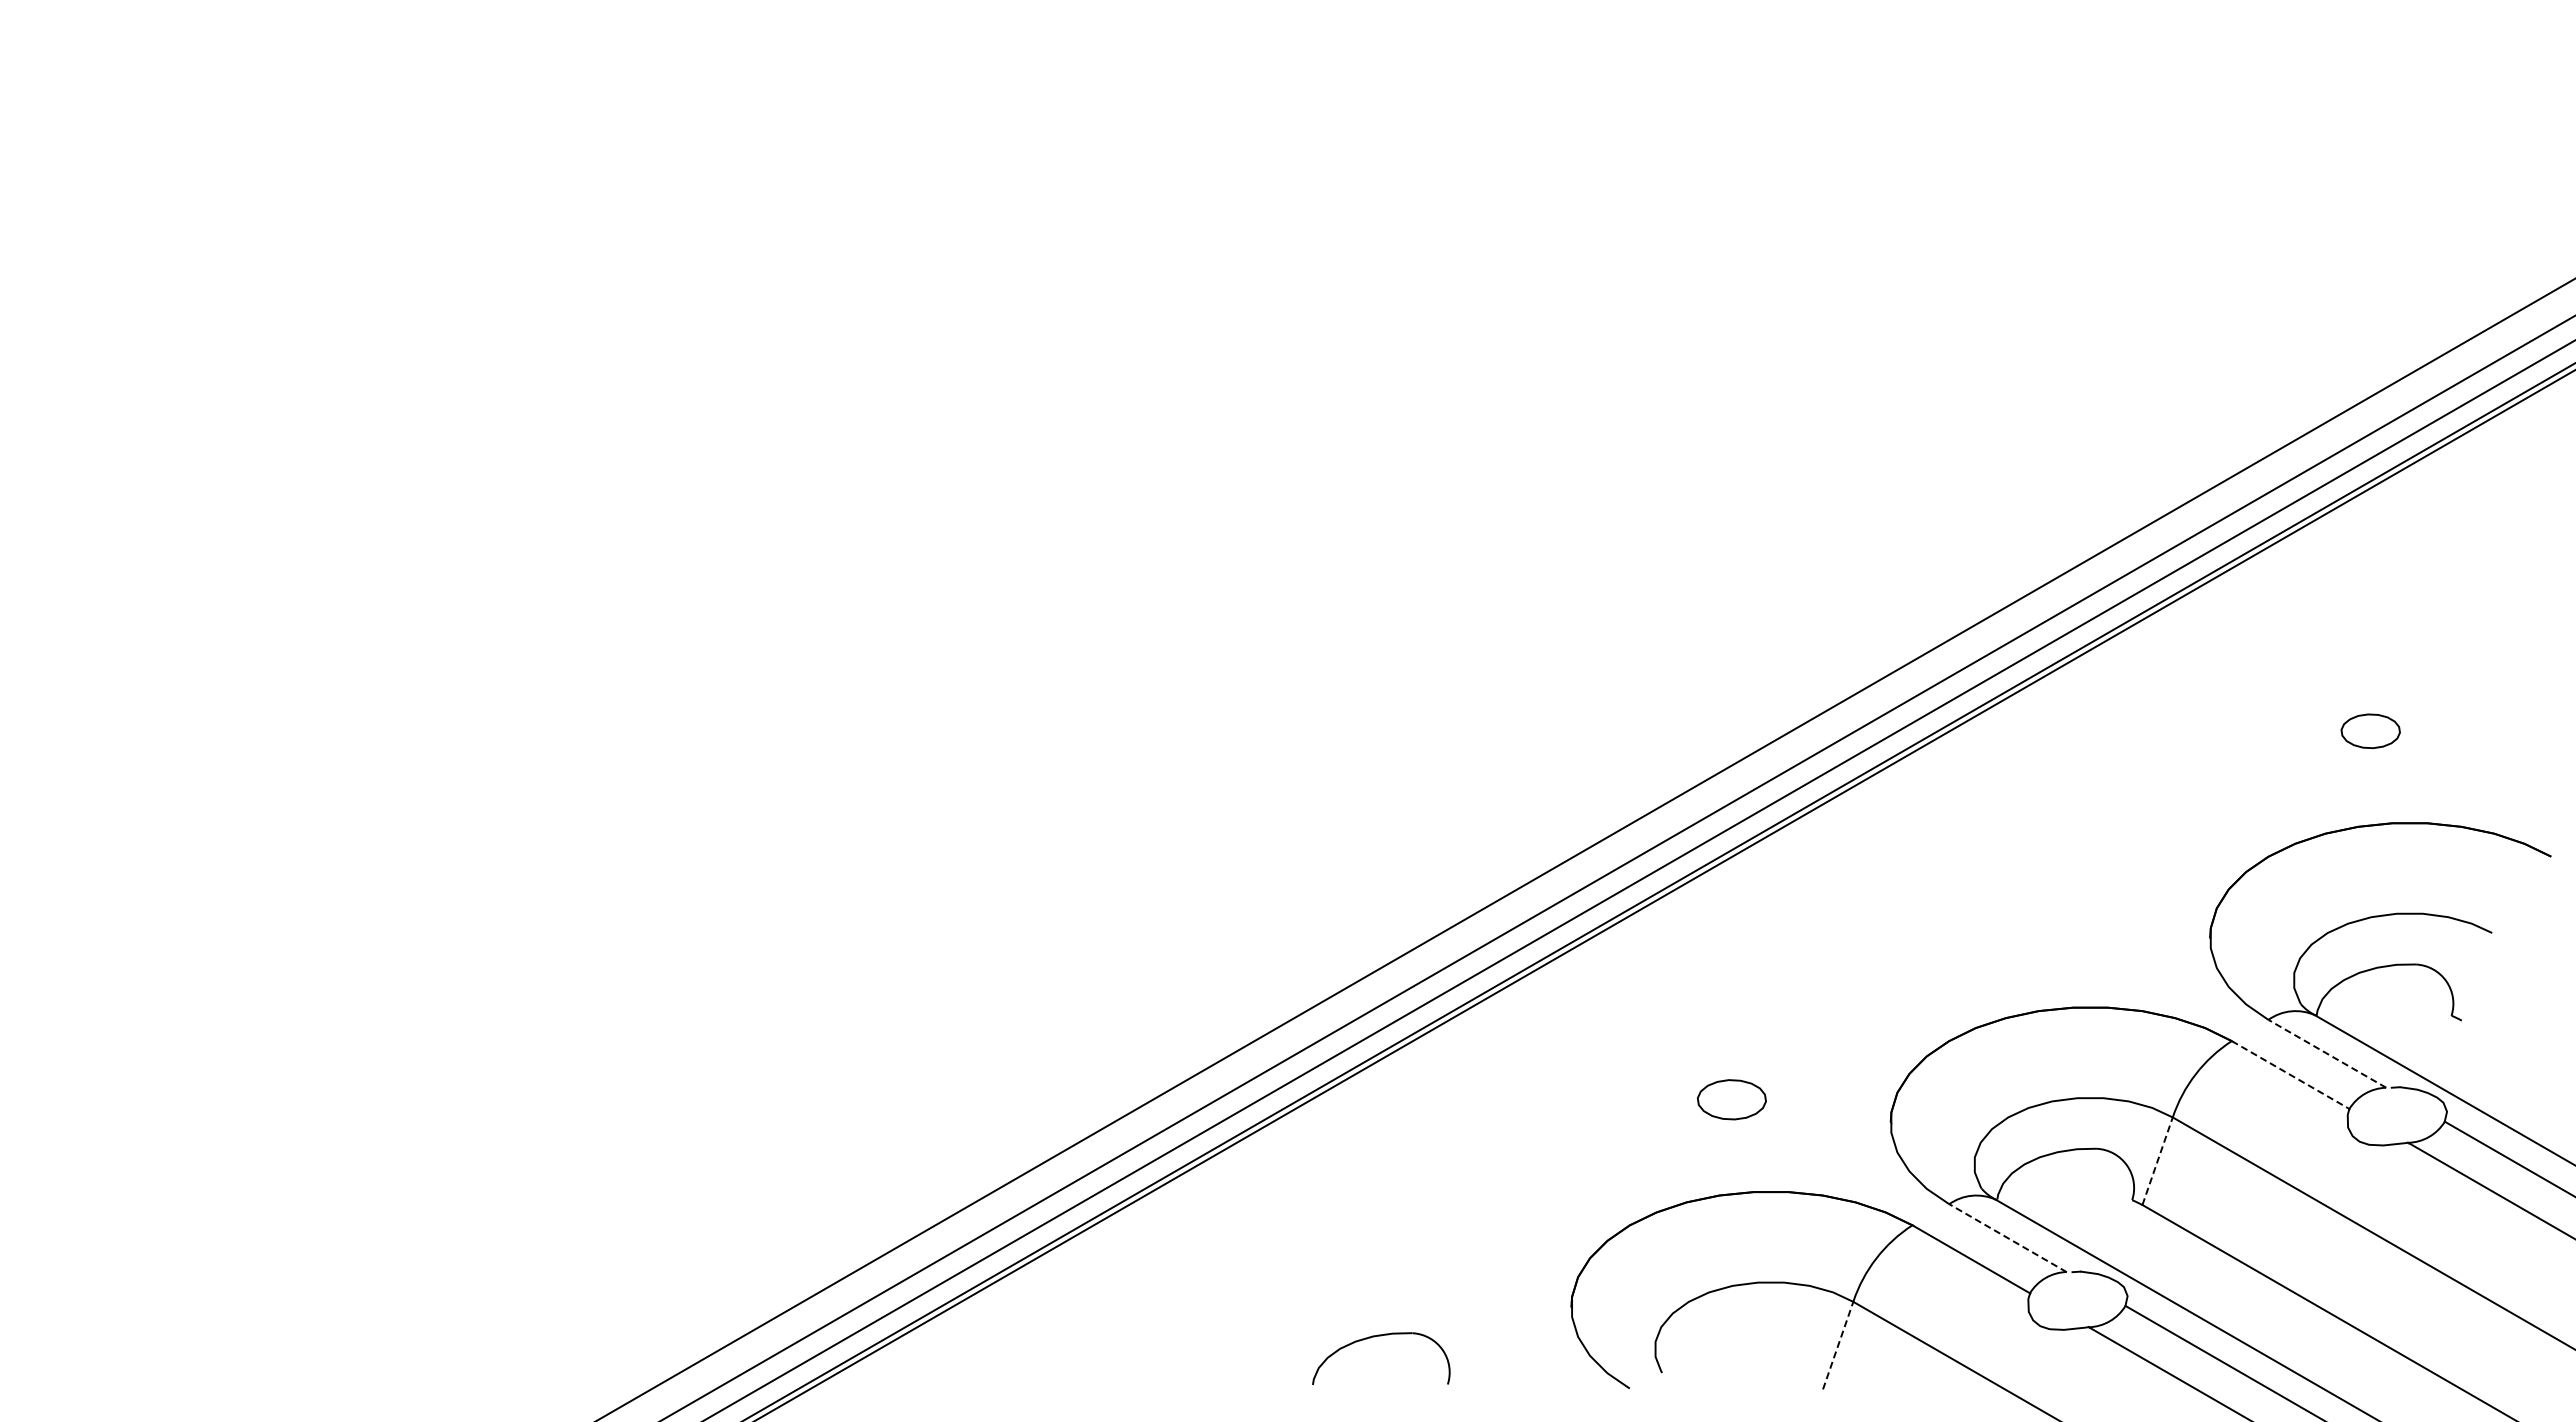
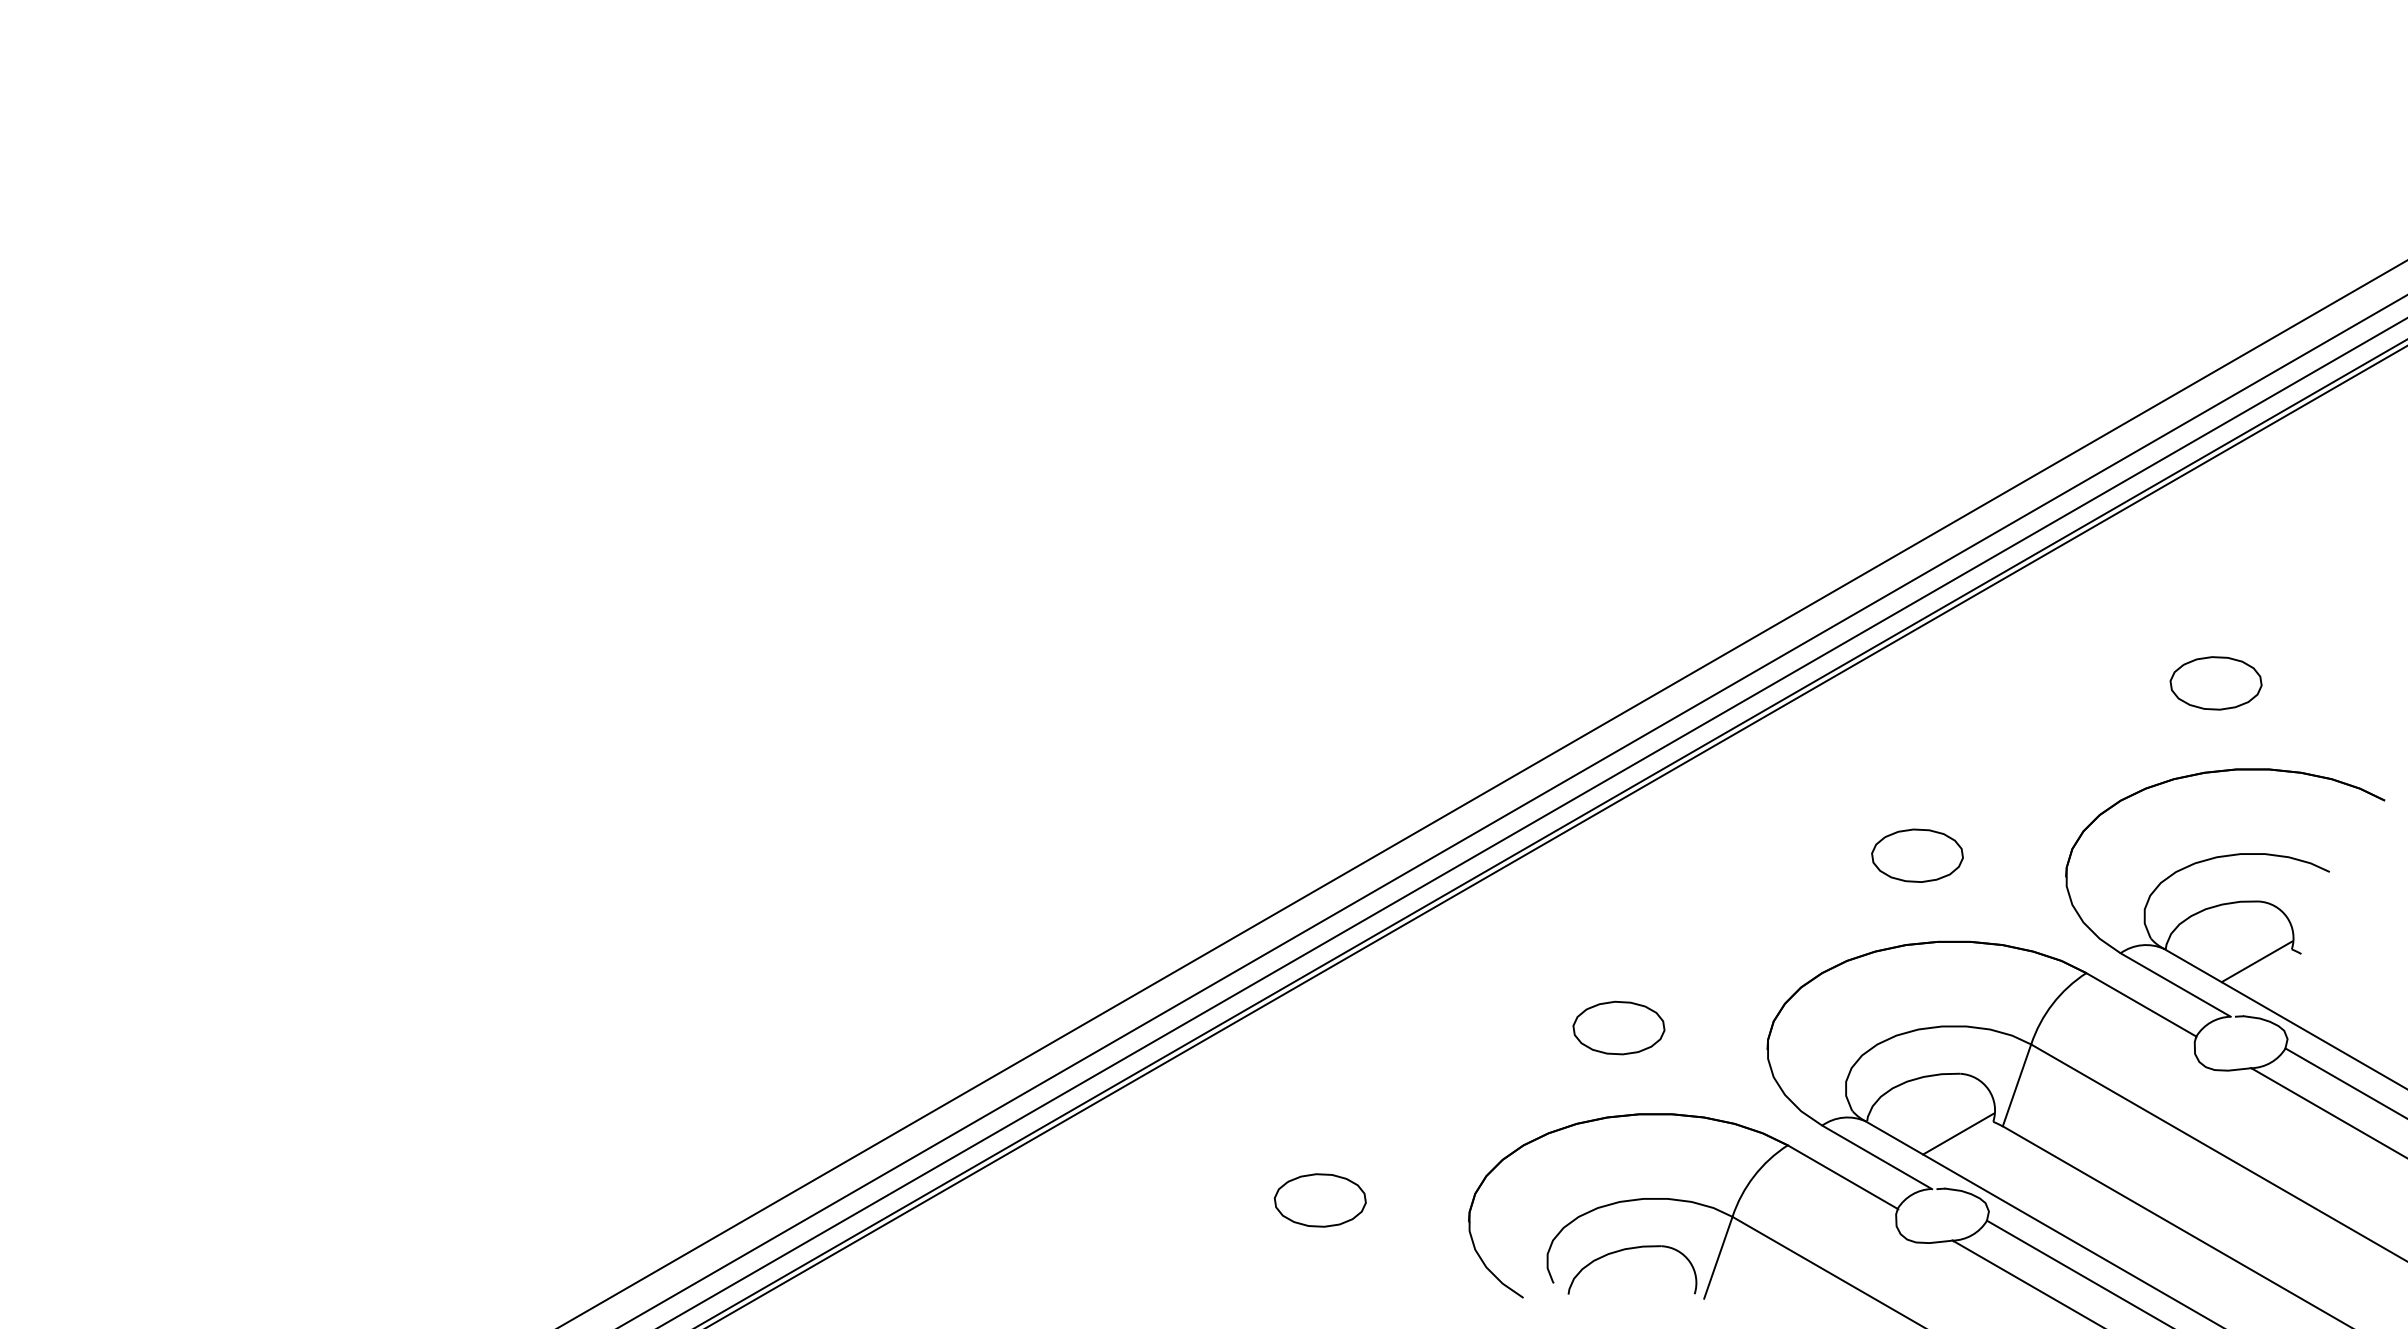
part: (2370, 731) -> (2216, 683), size x1.67
part: (2050, 915) -> (1916, 855), added
line: (2413, 1028) -> (2256, 961), added
line: (2327, 1053) -> (2175, 984), dashed -> solid
line: (2290, 1075) -> (2141, 1005), dashed -> solid
part: (1731, 1099) -> (1618, 1027), size x1.43
line: (2157, 1160) -> (2016, 1084), dashed -> solid
line: (2094, 1213) -> (1957, 1134), added
line: (2008, 1238) -> (1877, 1157), dashed -> solid
part: (1412, 1284) -> (1320, 1200), added
part: (1381, 1336) -> (1632, 1249), moved
line: (1838, 1345) -> (1718, 1257), dashed -> solid

